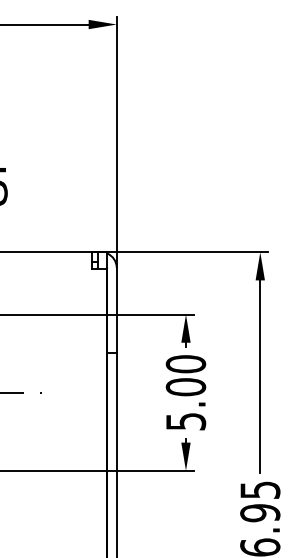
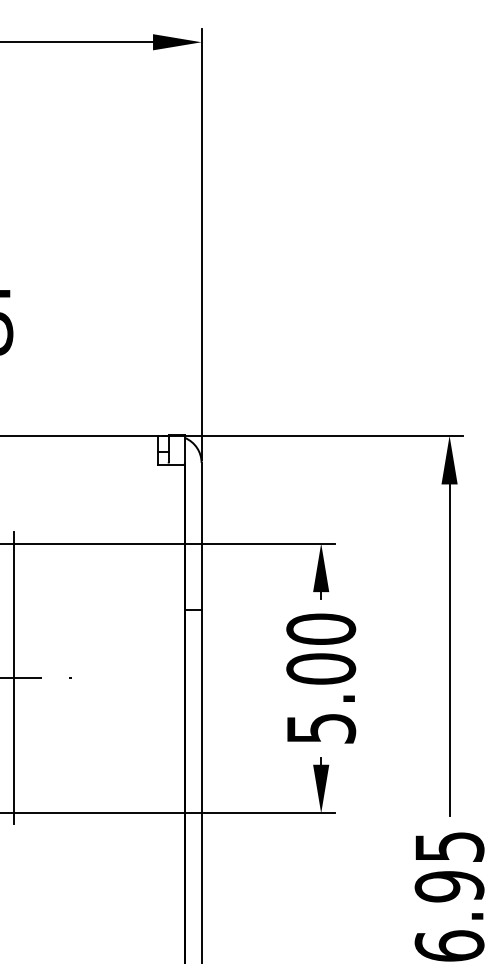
line: (8, 392) -> (14, 678), added

